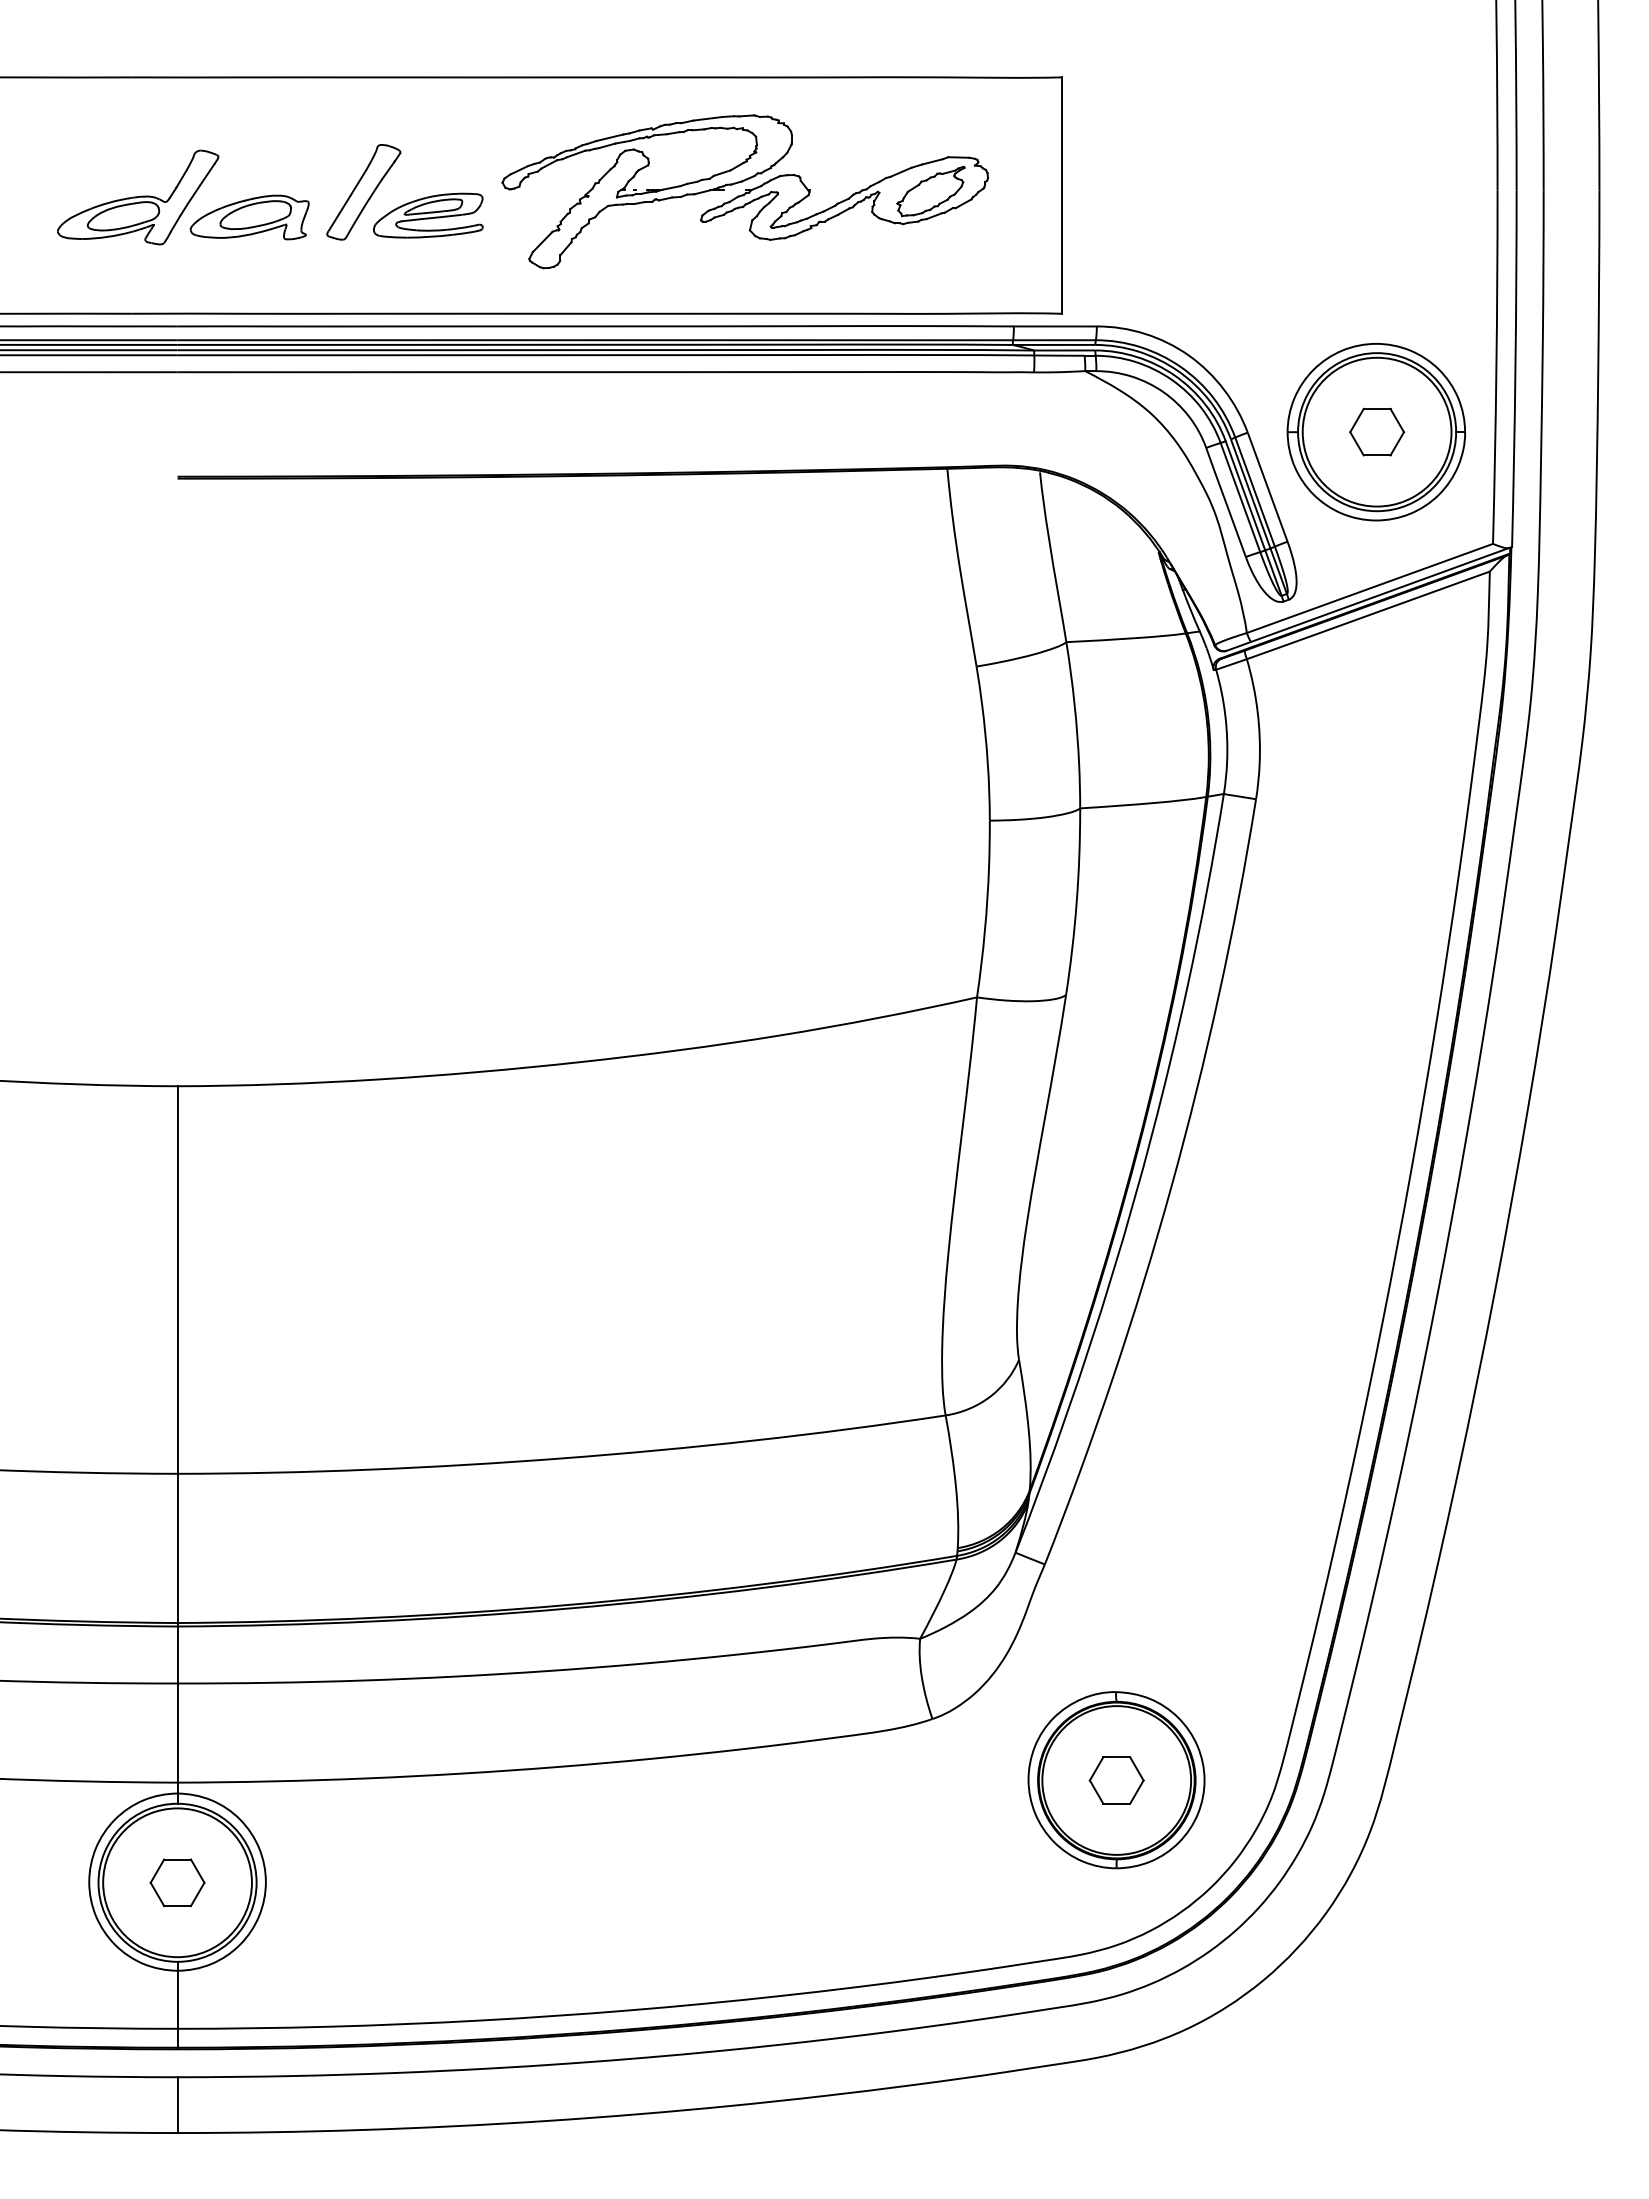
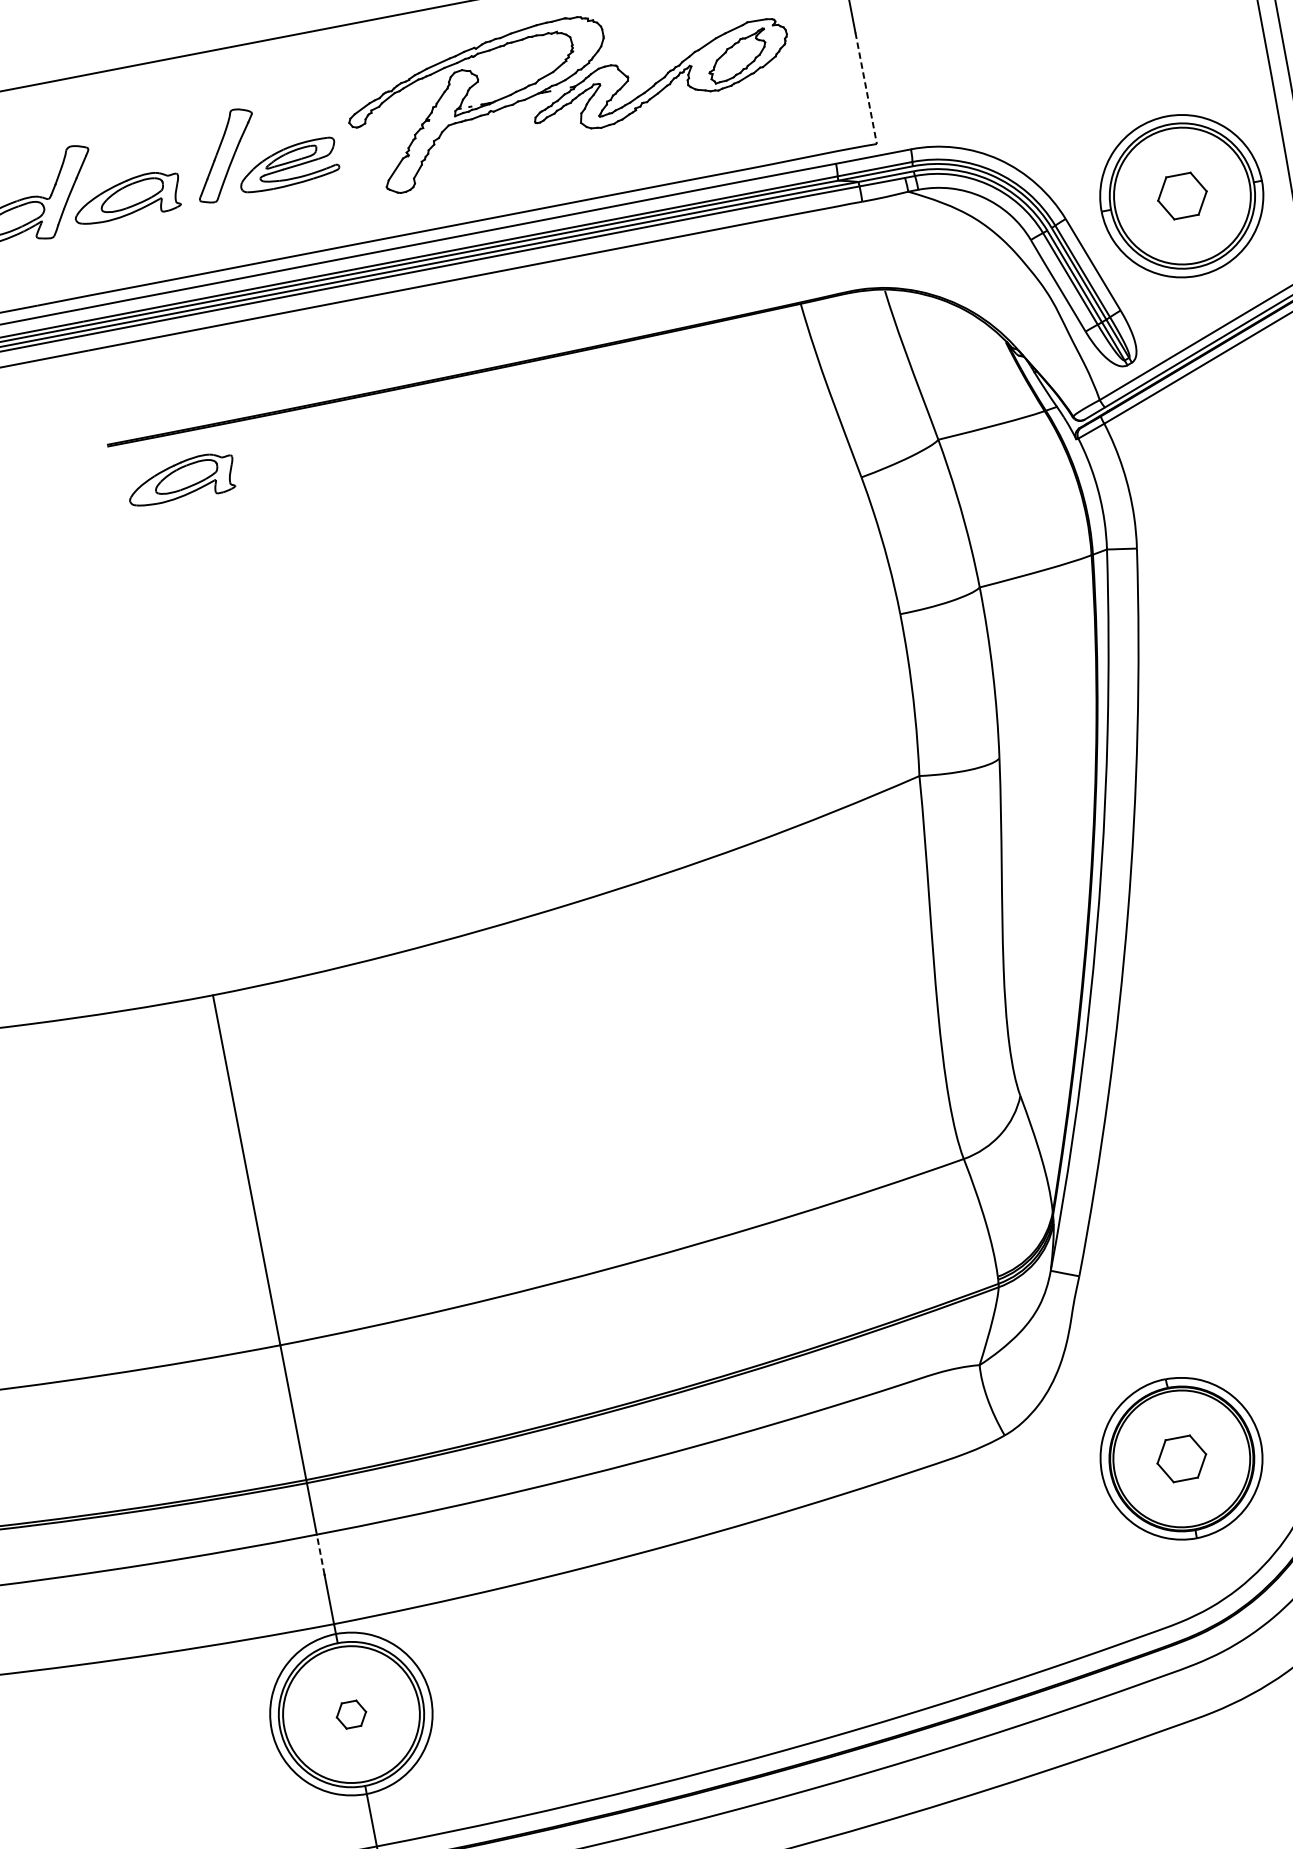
line: (1061, 252) -> (866, 88), solid -> dashed
part: (249, 529) -> (181, 480), added
line: (177, 1705) -> (320, 1554), solid -> dashed
part: (177, 1882) -> (351, 1714), size x0.6

